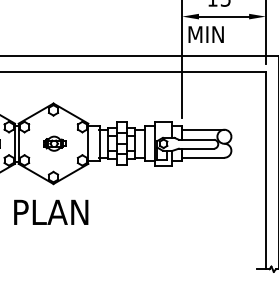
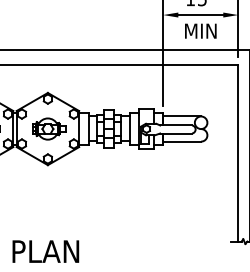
text: (205, 33) -> (200, 30), moved
part: (55, 143) -> (49, 128), size x1.67
text: (50, 212) -> (45, 251), moved

